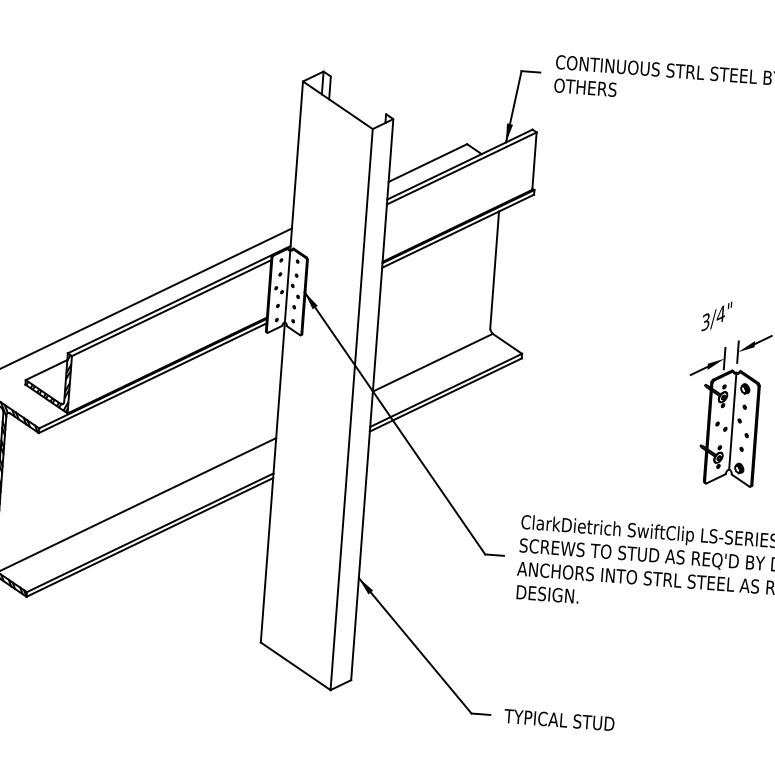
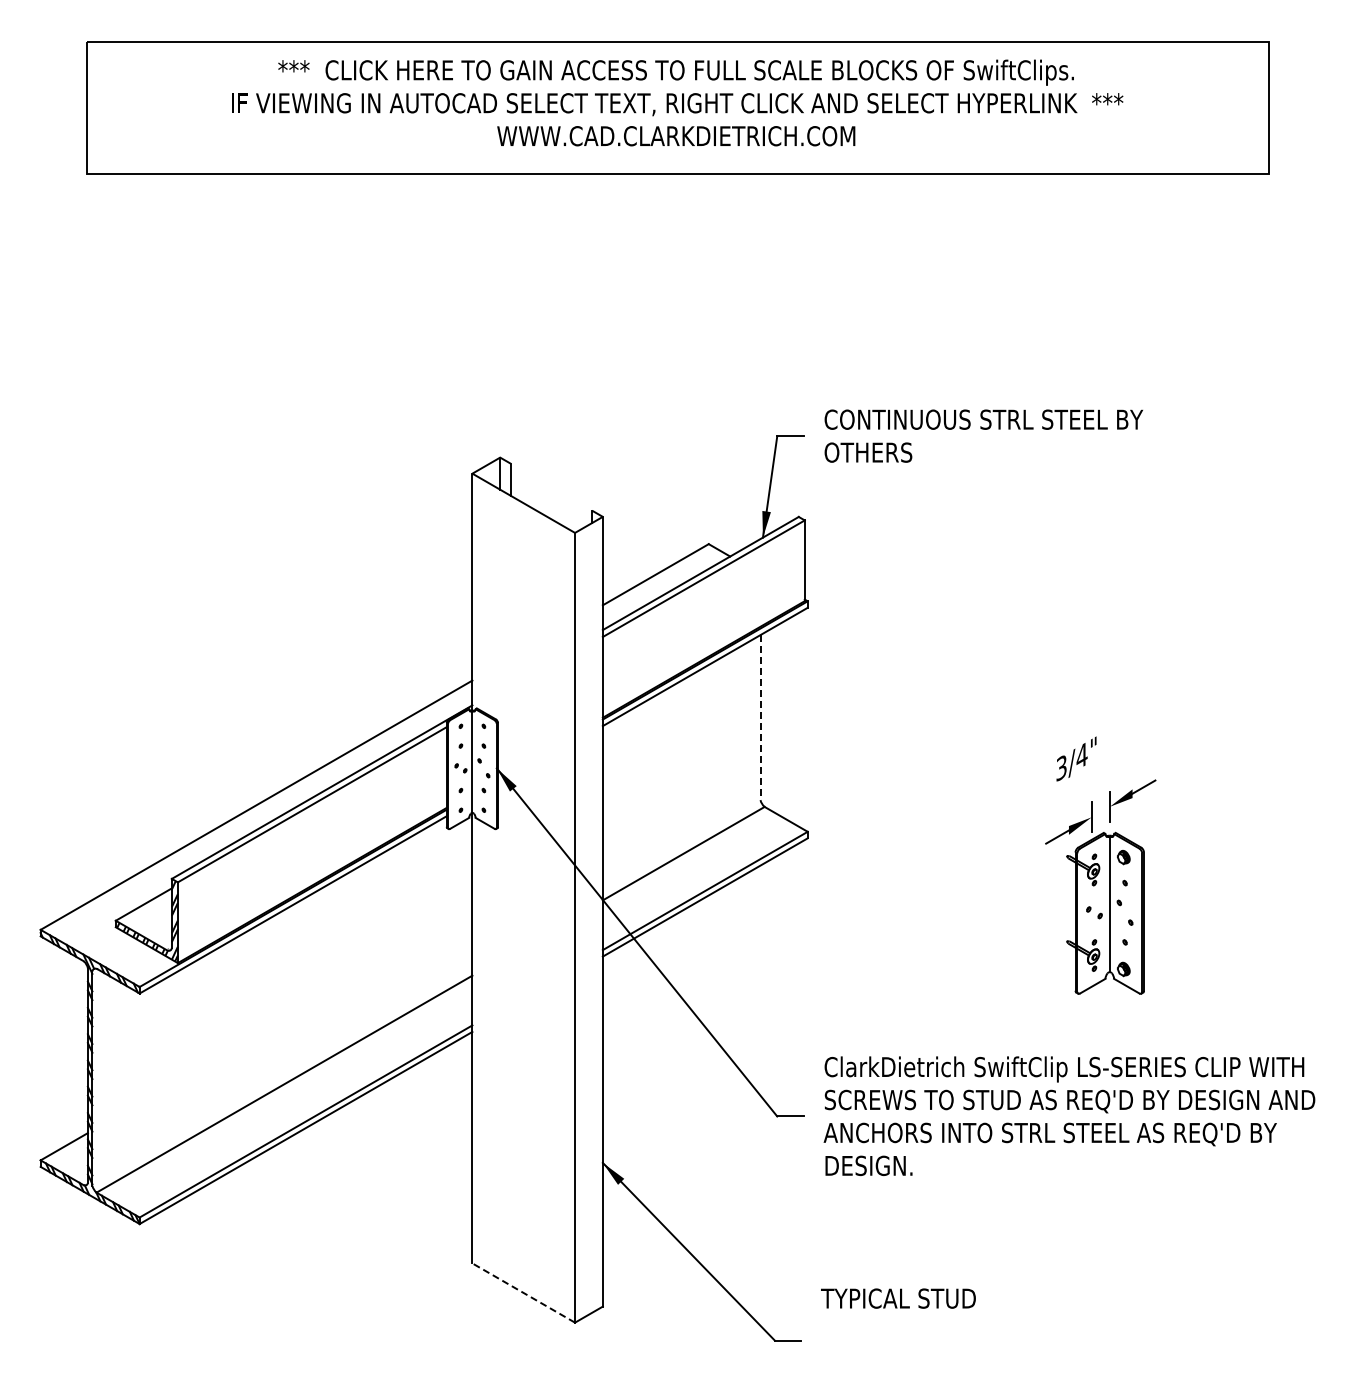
line: (494, 270) -> (760, 717), solid -> dashed
line: (295, 665) -> (523, 1292), solid -> dashed
text: (559, 720) -> (898, 1298), moved

